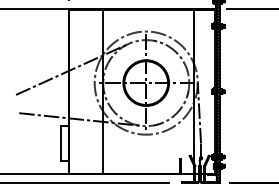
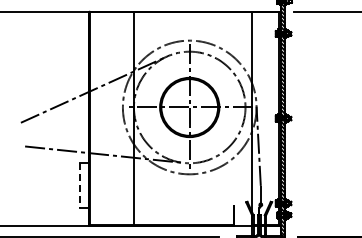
line: (61, 144) -> (79, 186), solid -> dashed

